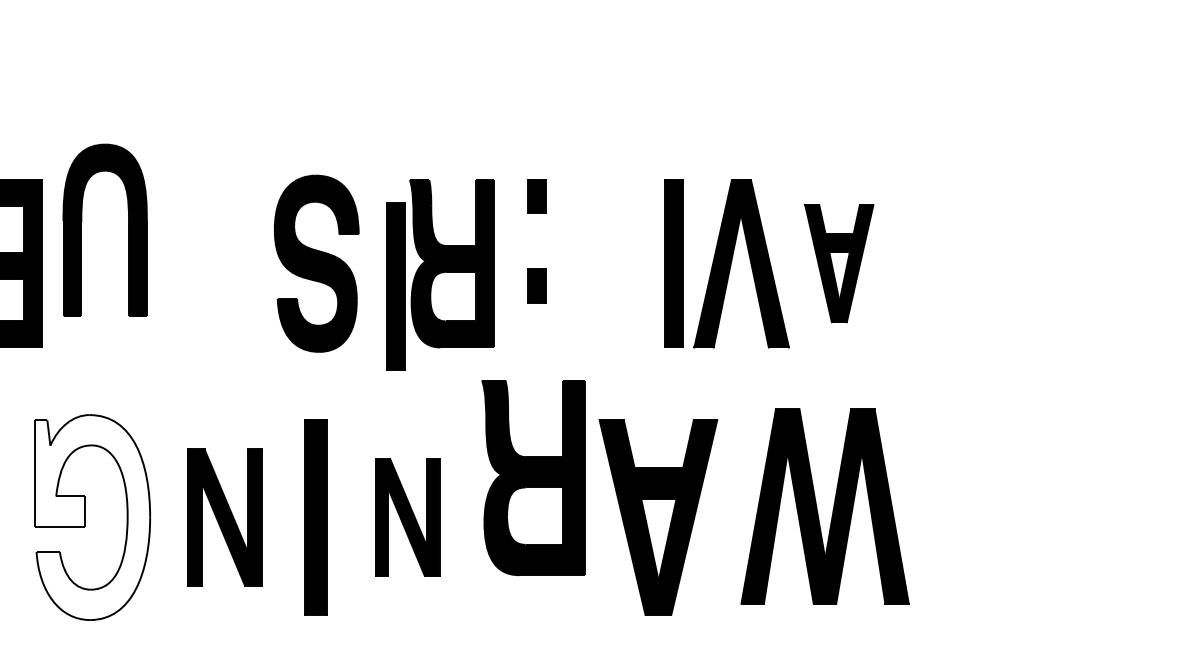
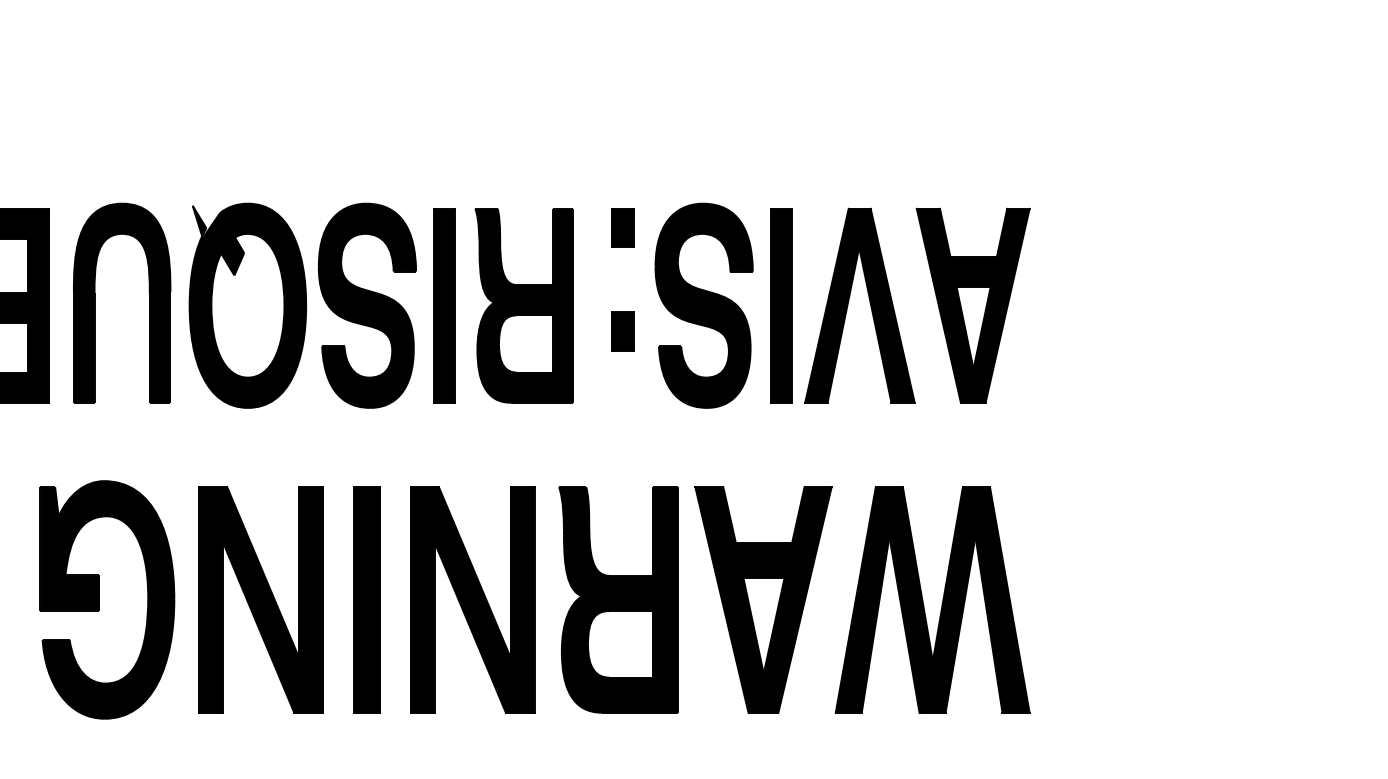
part: (82, 229) -> (95, 302), moved
part: (213, 263) -> (247, 305), added
part: (606, 263) -> (703, 305), added
part: (838, 263) -> (972, 305), size x1.43
part: (396, 285) -> (444, 305), moved
part: (533, 477) -> (618, 599), moved
part: (817, 505) -> (923, 599), moved
fill: (92, 517) -> (107, 599), added
part: (224, 517) -> (260, 599), size x1.43
part: (407, 517) -> (472, 599), size x1.67

